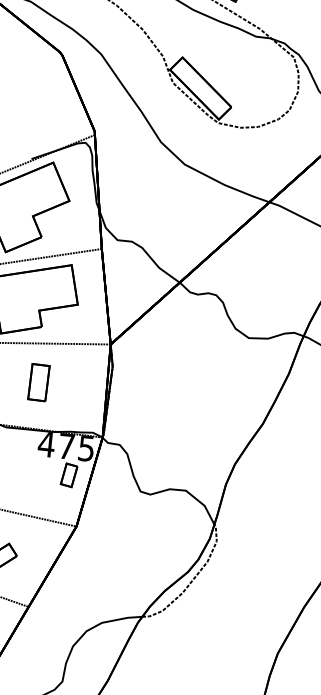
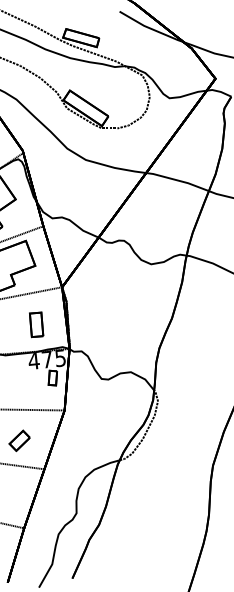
part: (38, 382) -> (36, 324), moved

